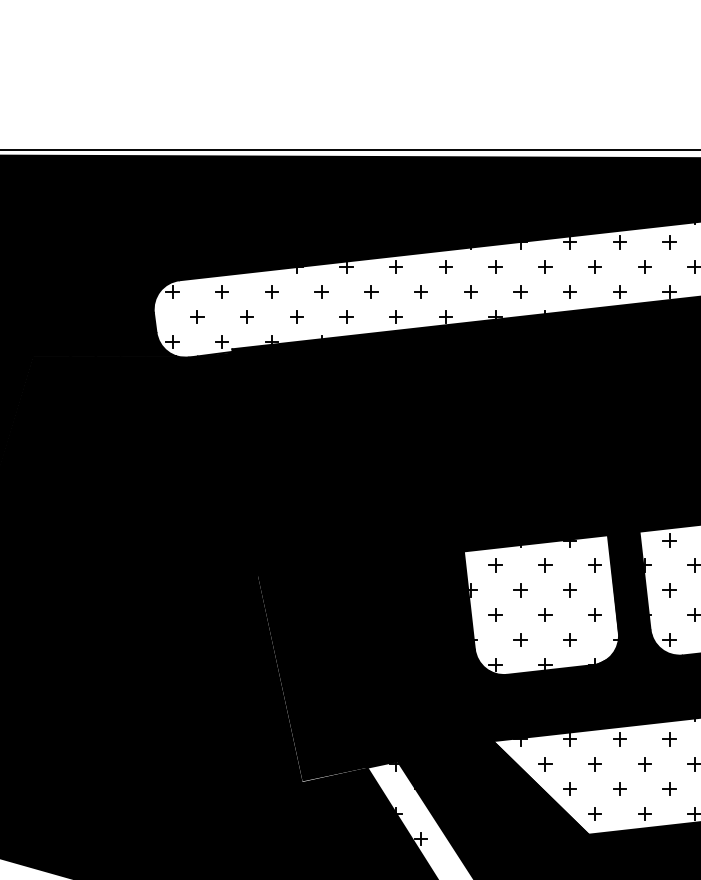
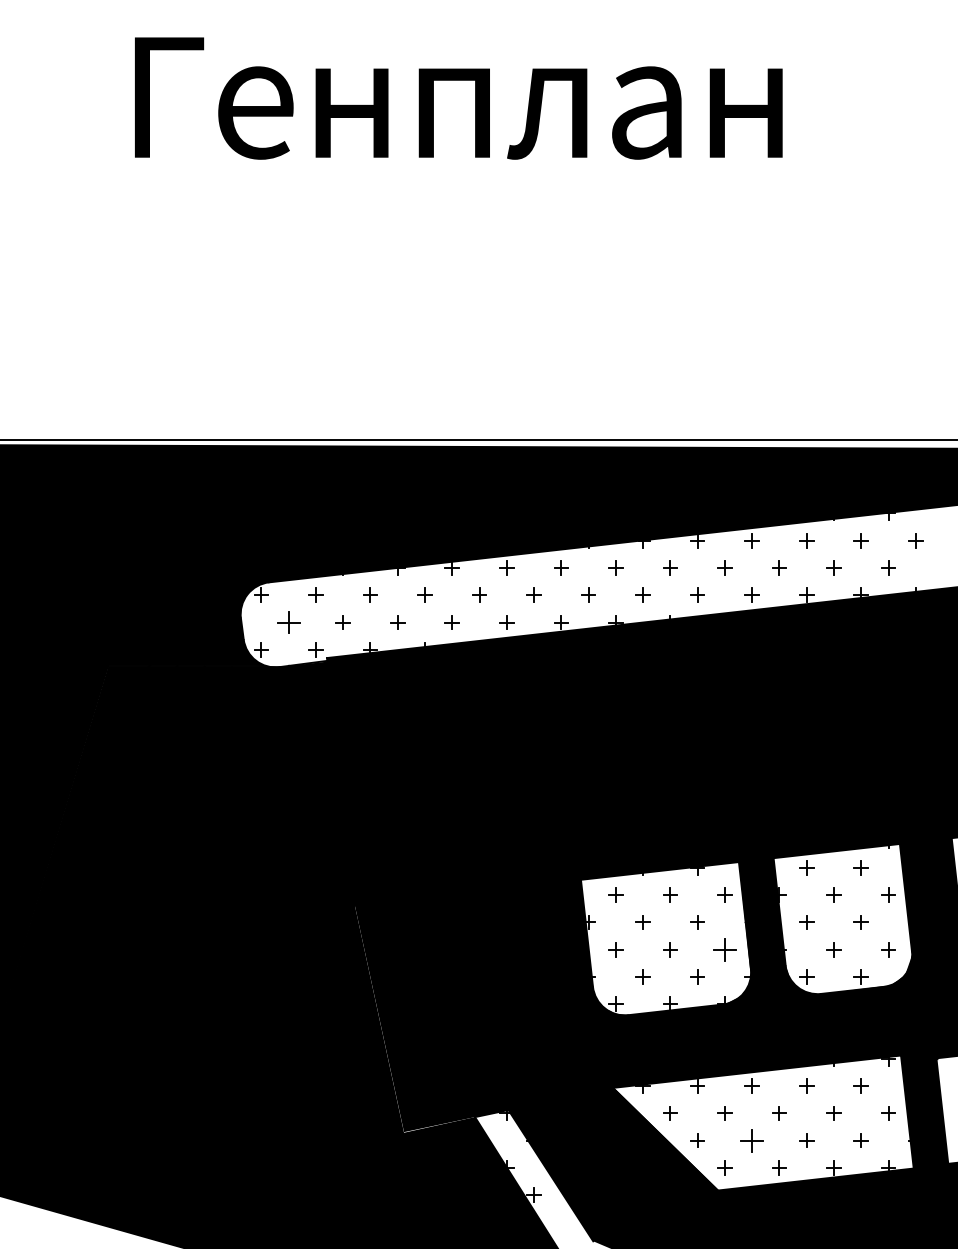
part: (197, 316) -> (288, 622), size x1.6
part: (594, 614) -> (724, 949), size x1.6
part: (619, 789) -> (751, 1140), size x1.6

